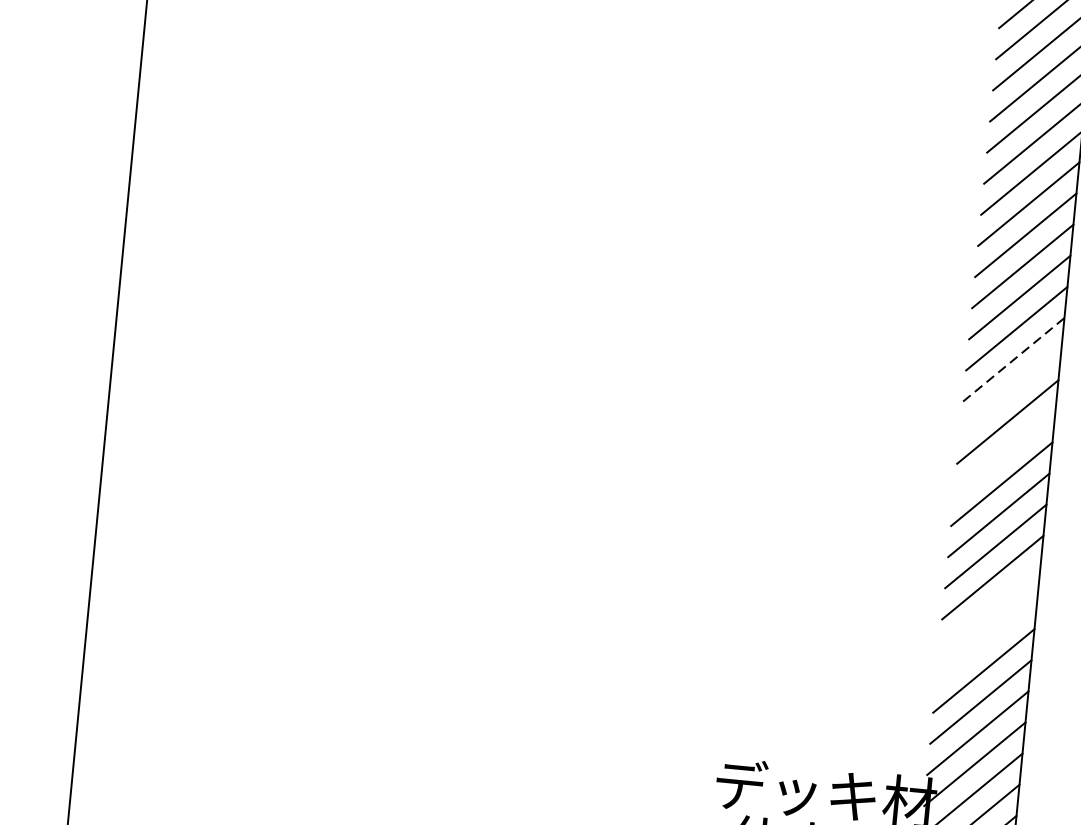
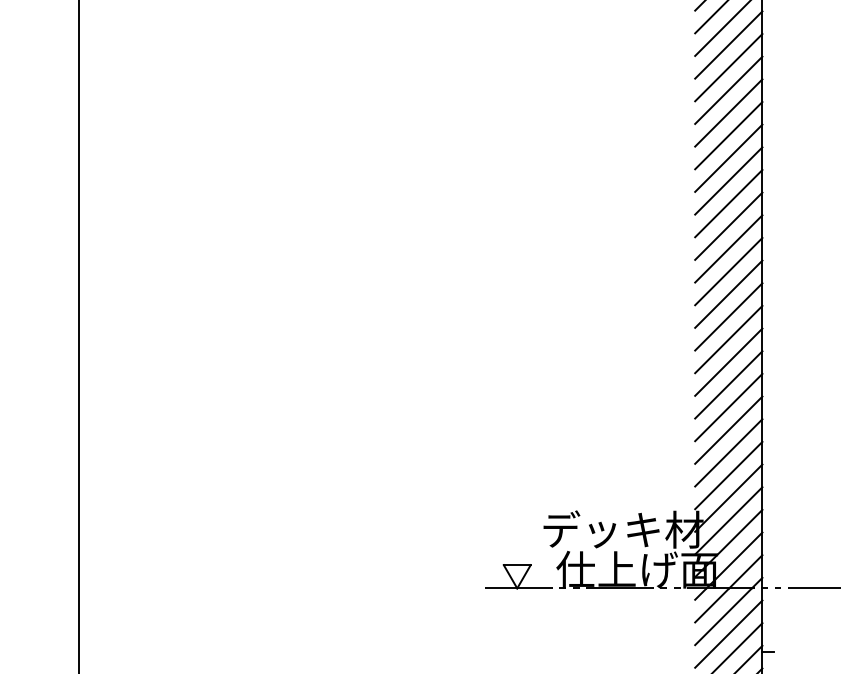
line: (1013, 359) -> (728, 203), dashed -> solid
line: (1010, 389) -> (728, 225), added
line: (1004, 452) -> (728, 271), added
line: (989, 608) -> (728, 384), added
line: (986, 639) -> (728, 407), added

